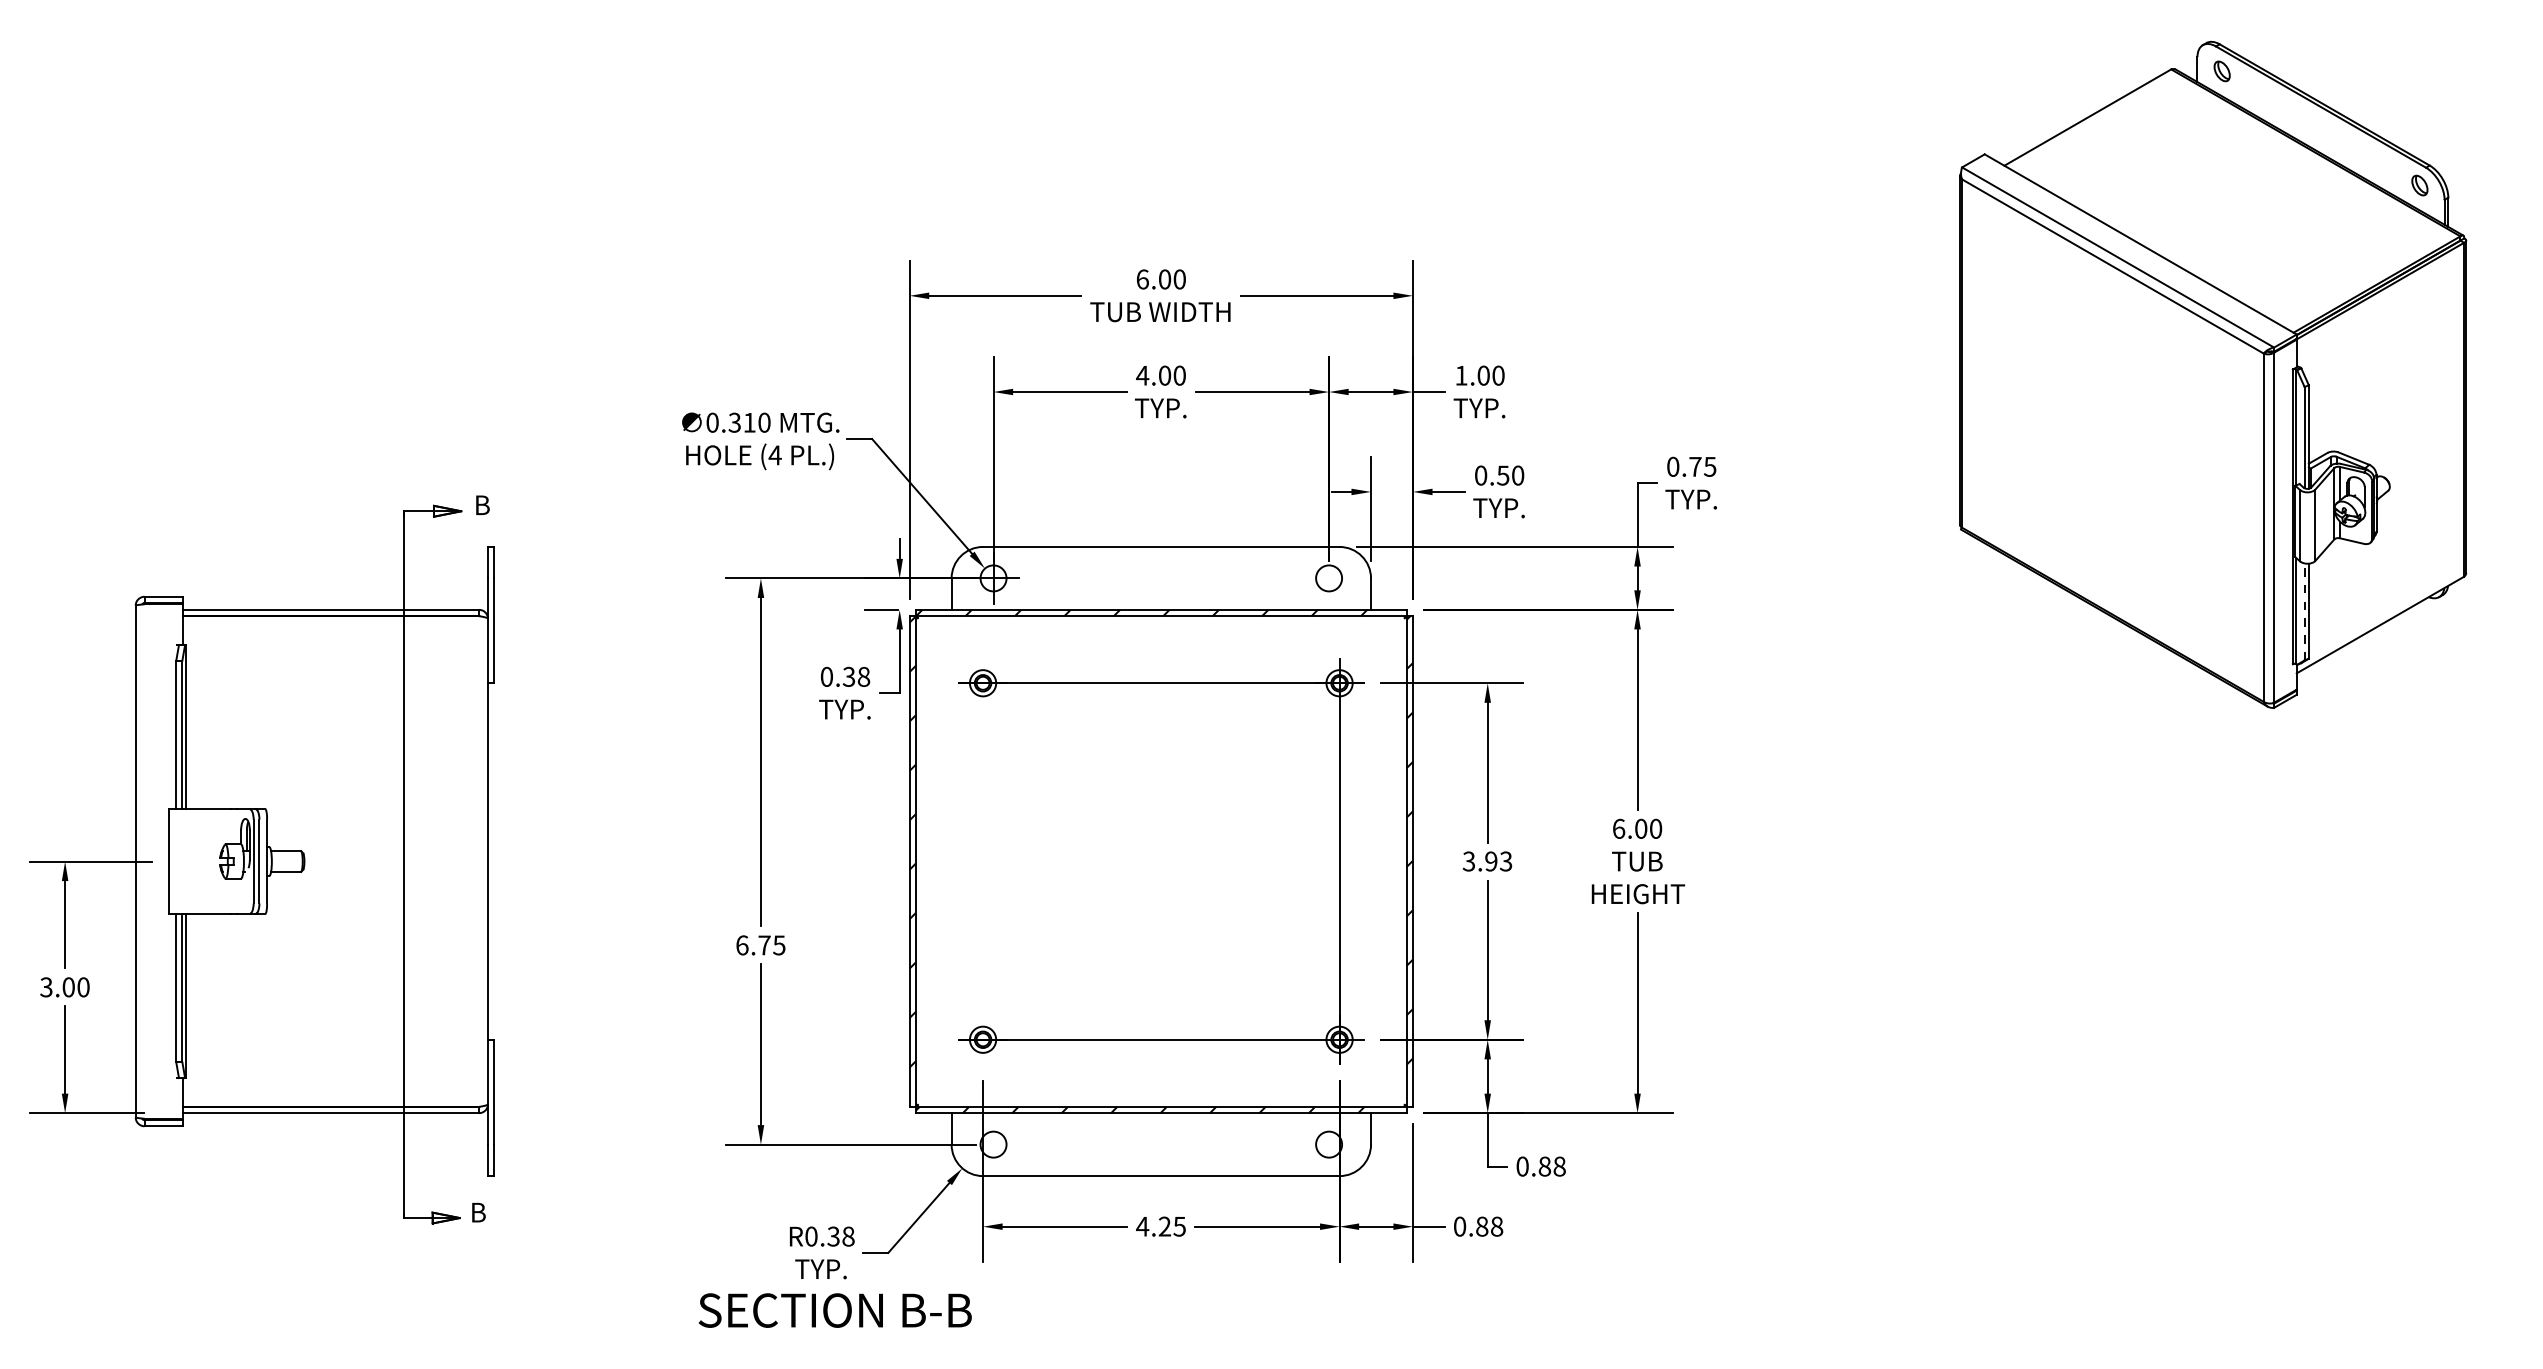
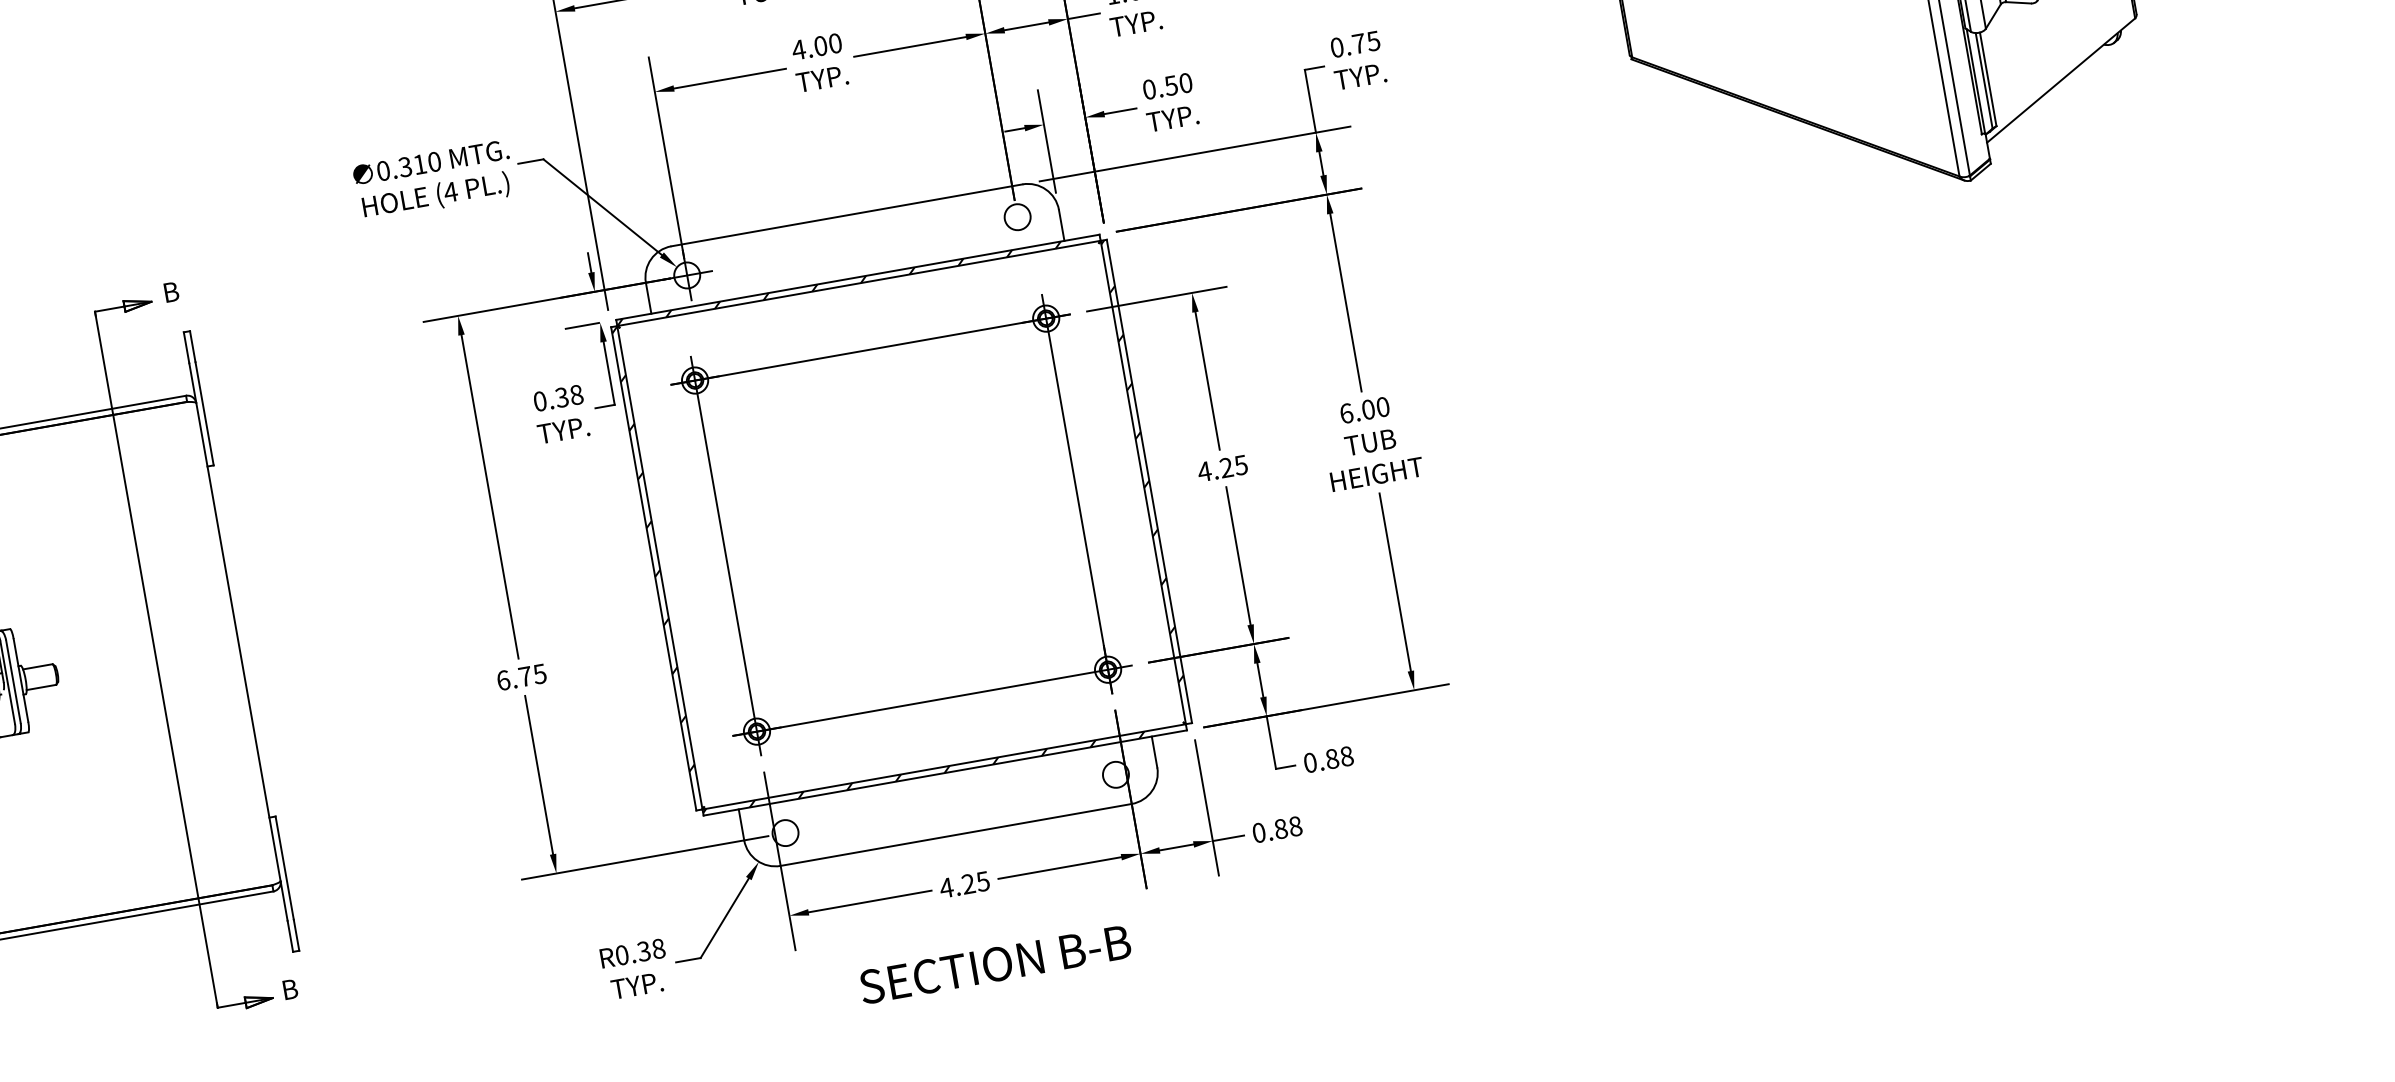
line: (2304, 611) -> (1983, 80), dashed -> solid
line: (983, 861) -> (726, 556), added
text: (1487, 861) -> (1222, 468), 3.93 -> 4.25
text: (834, 1310) -> (994, 964), moved

